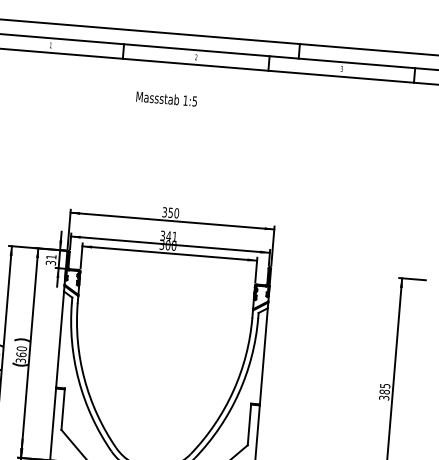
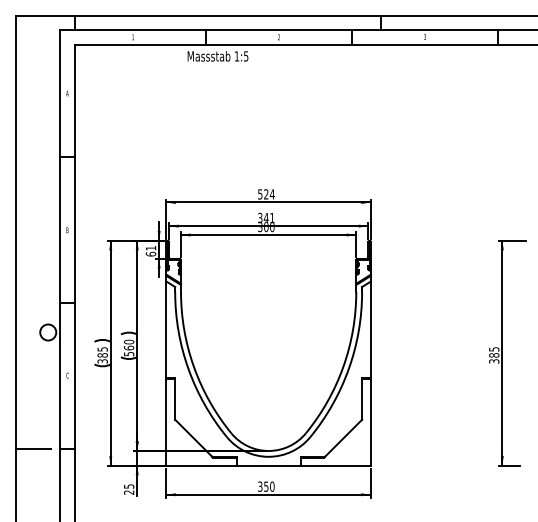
text: (166, 99) -> (217, 56), moved
text: (170, 212) -> (266, 194), 350 -> 524
text: (50, 263) -> (150, 254), 31 -> 61
text: (20, 361) -> (128, 354), 360 -> 560

